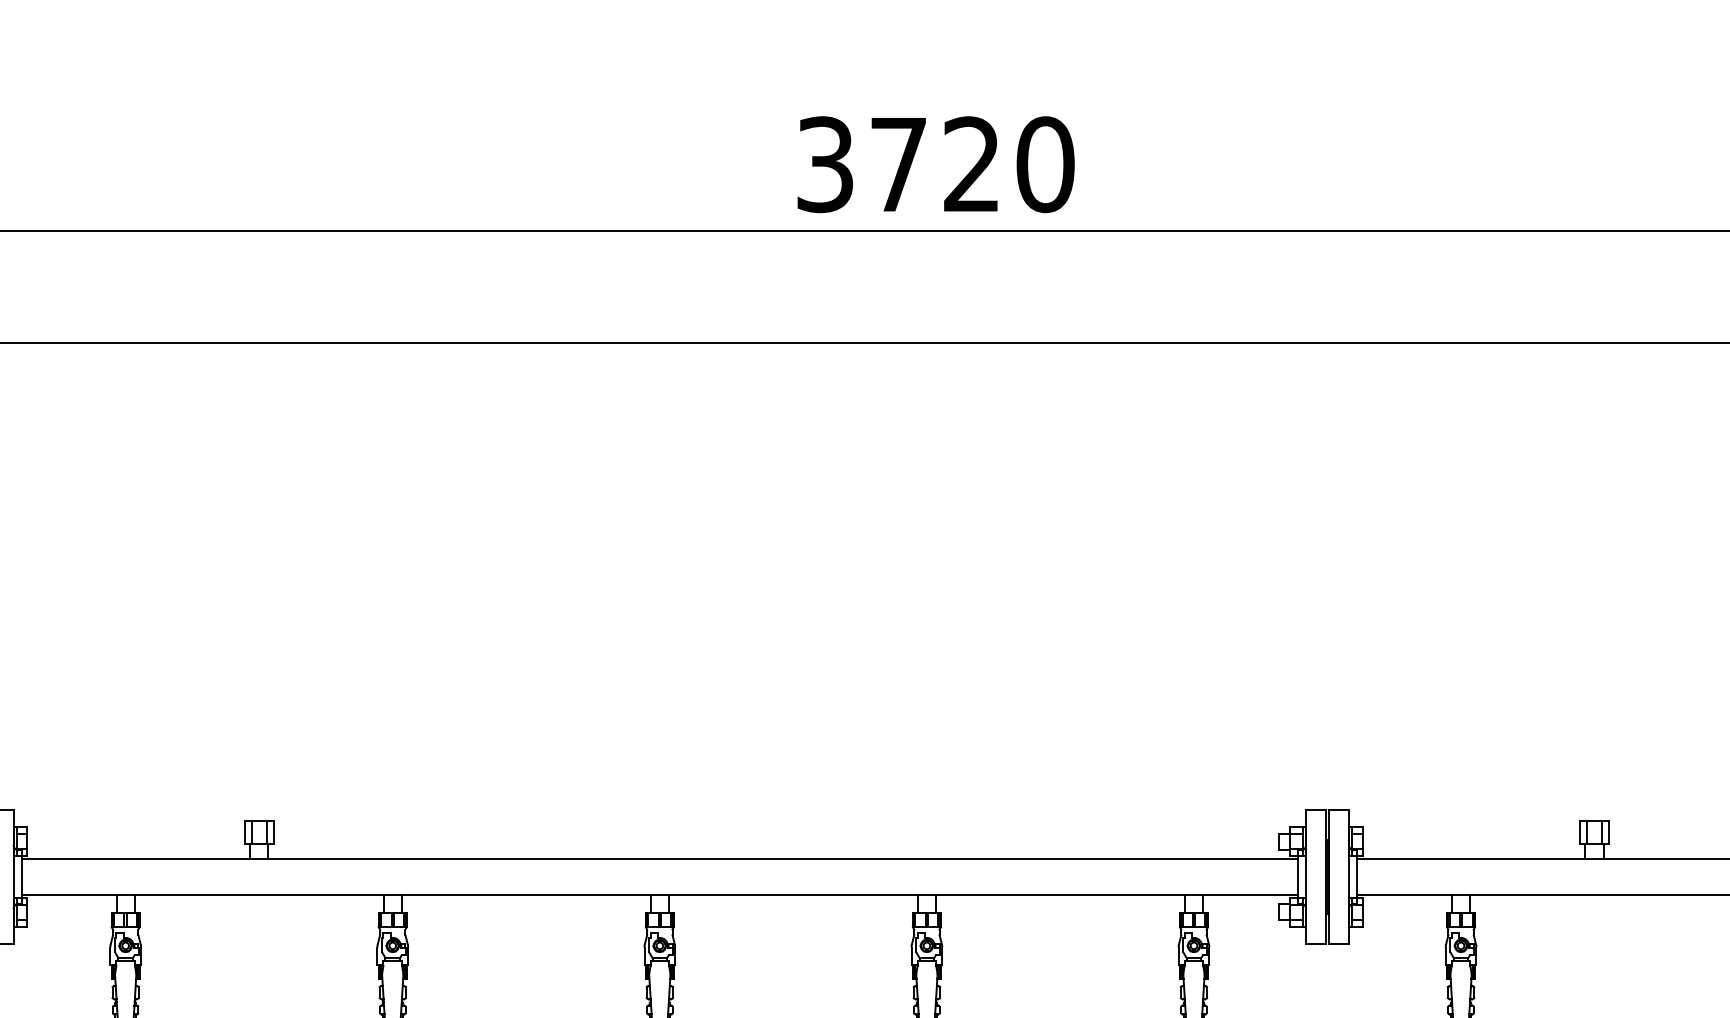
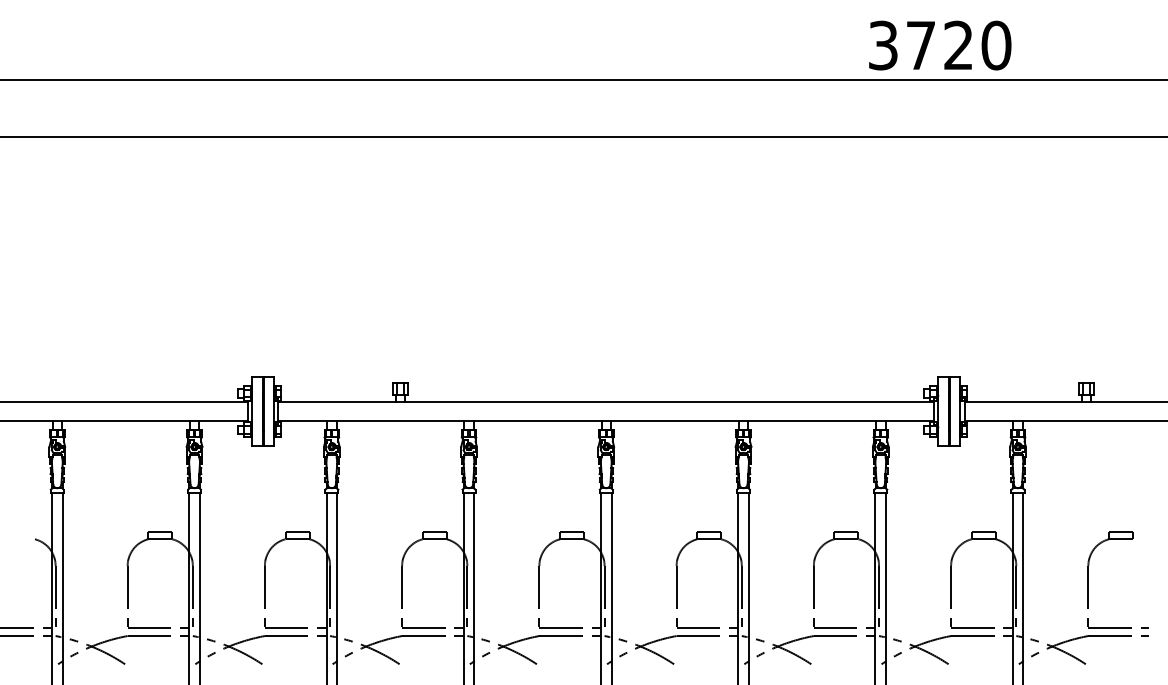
text: (936, 164) -> (940, 45), moved

